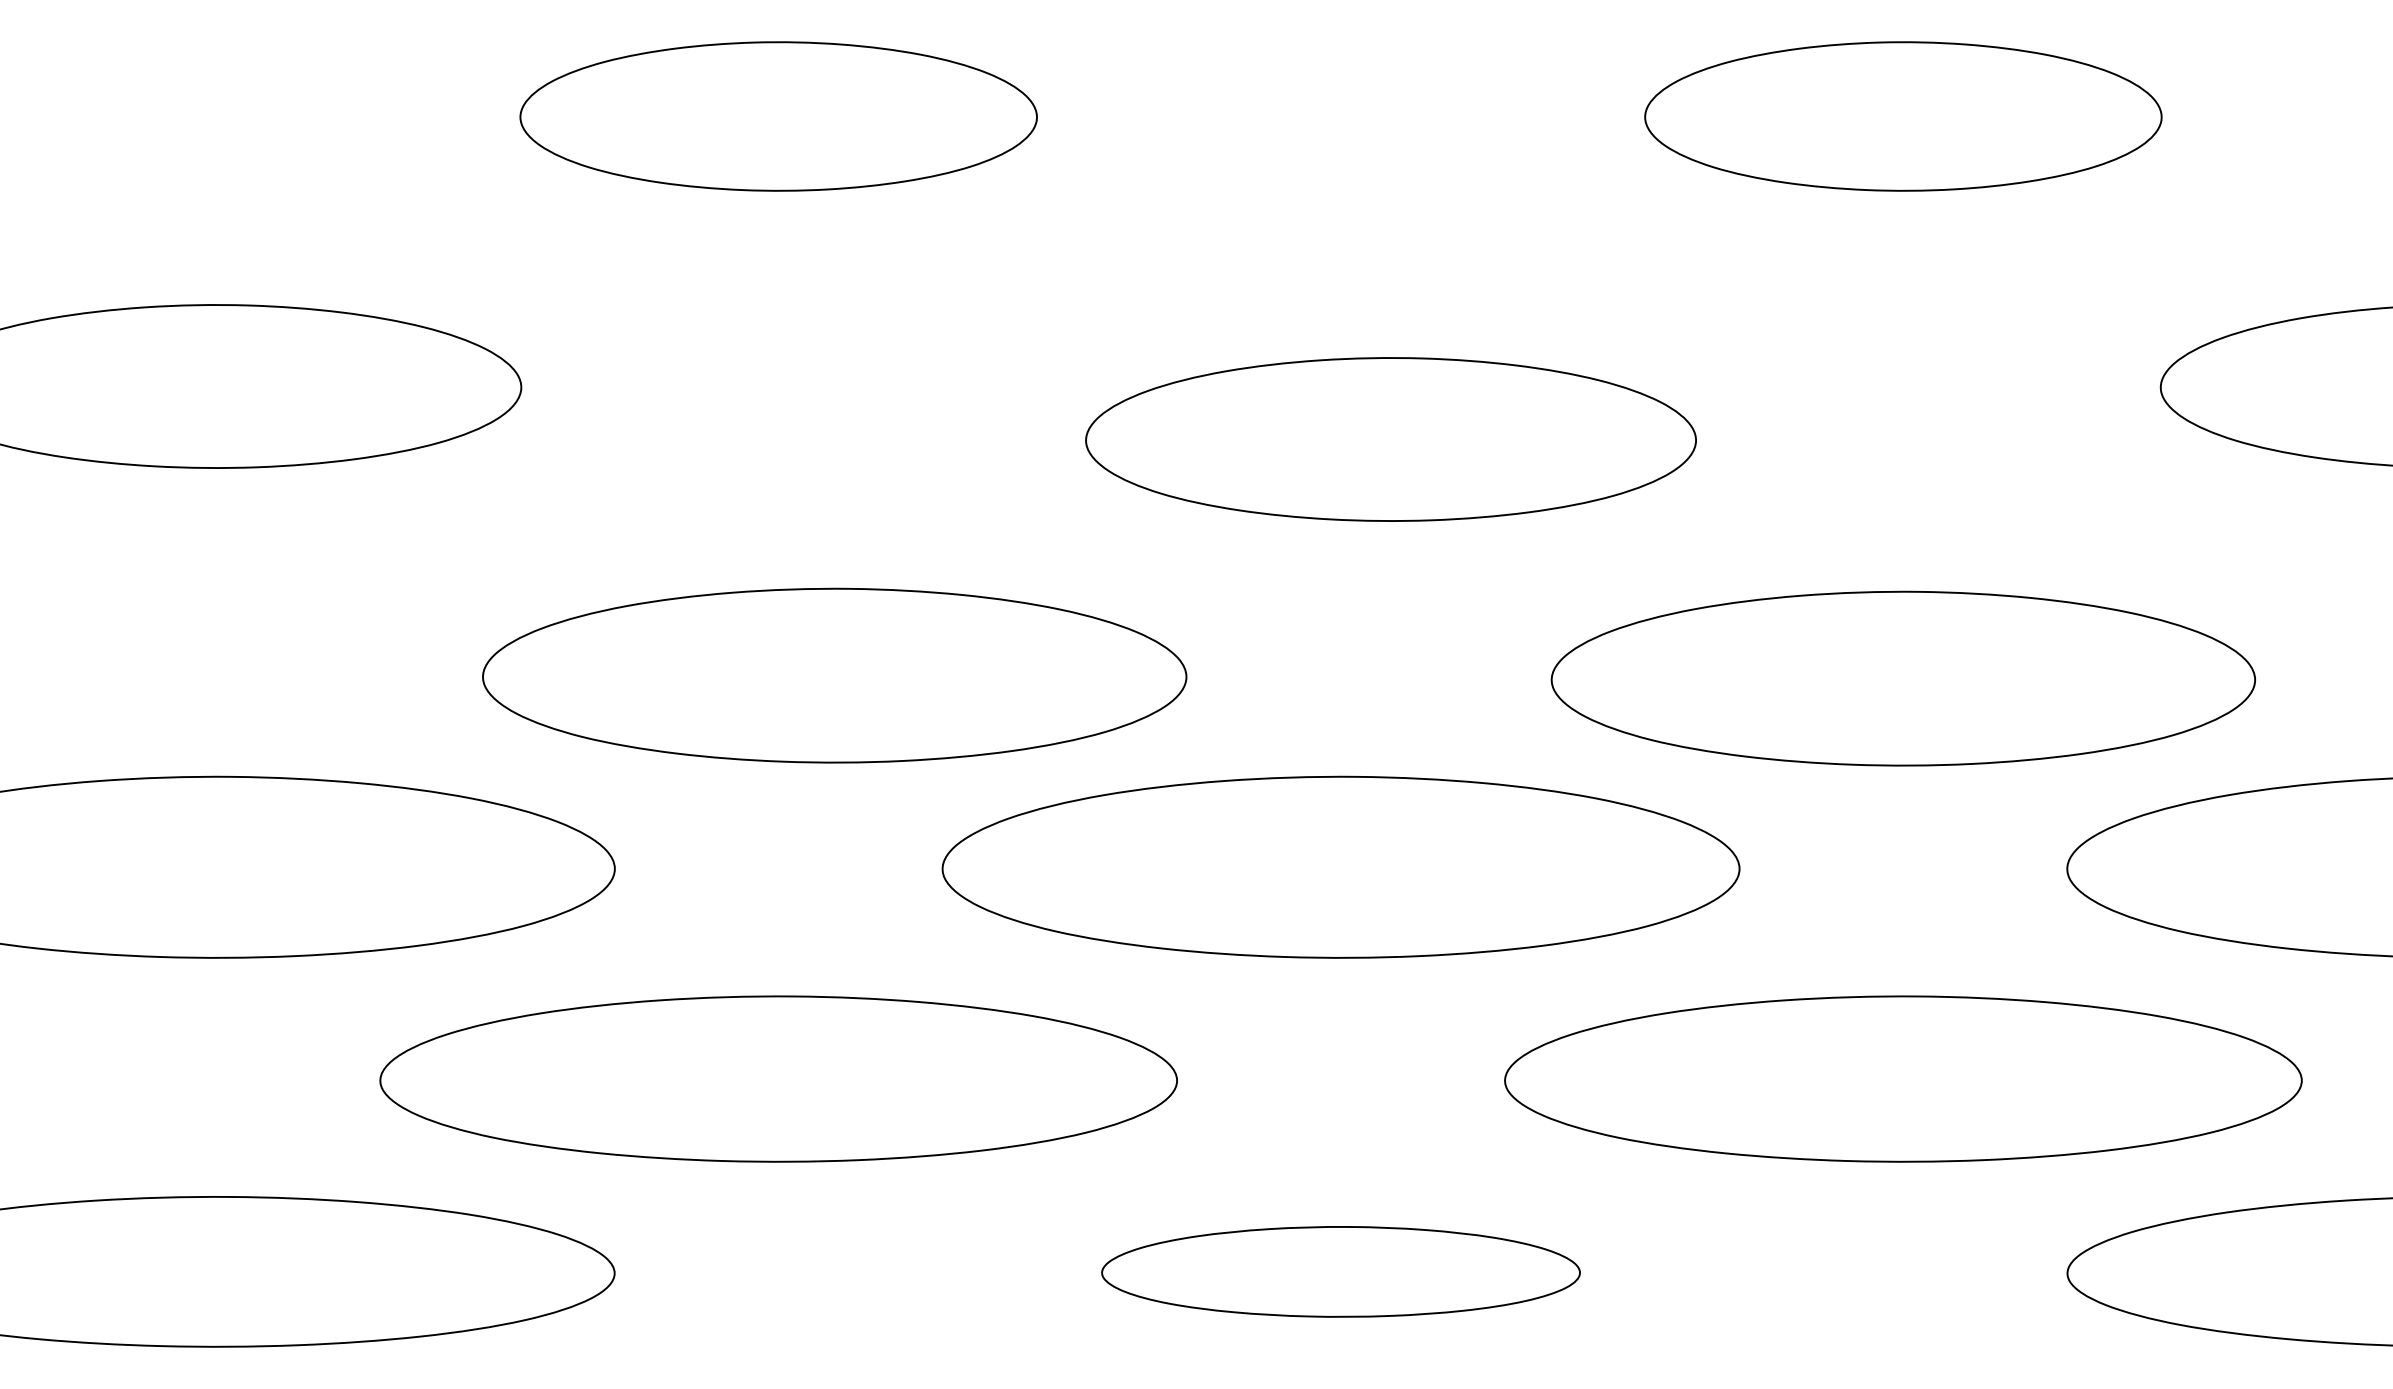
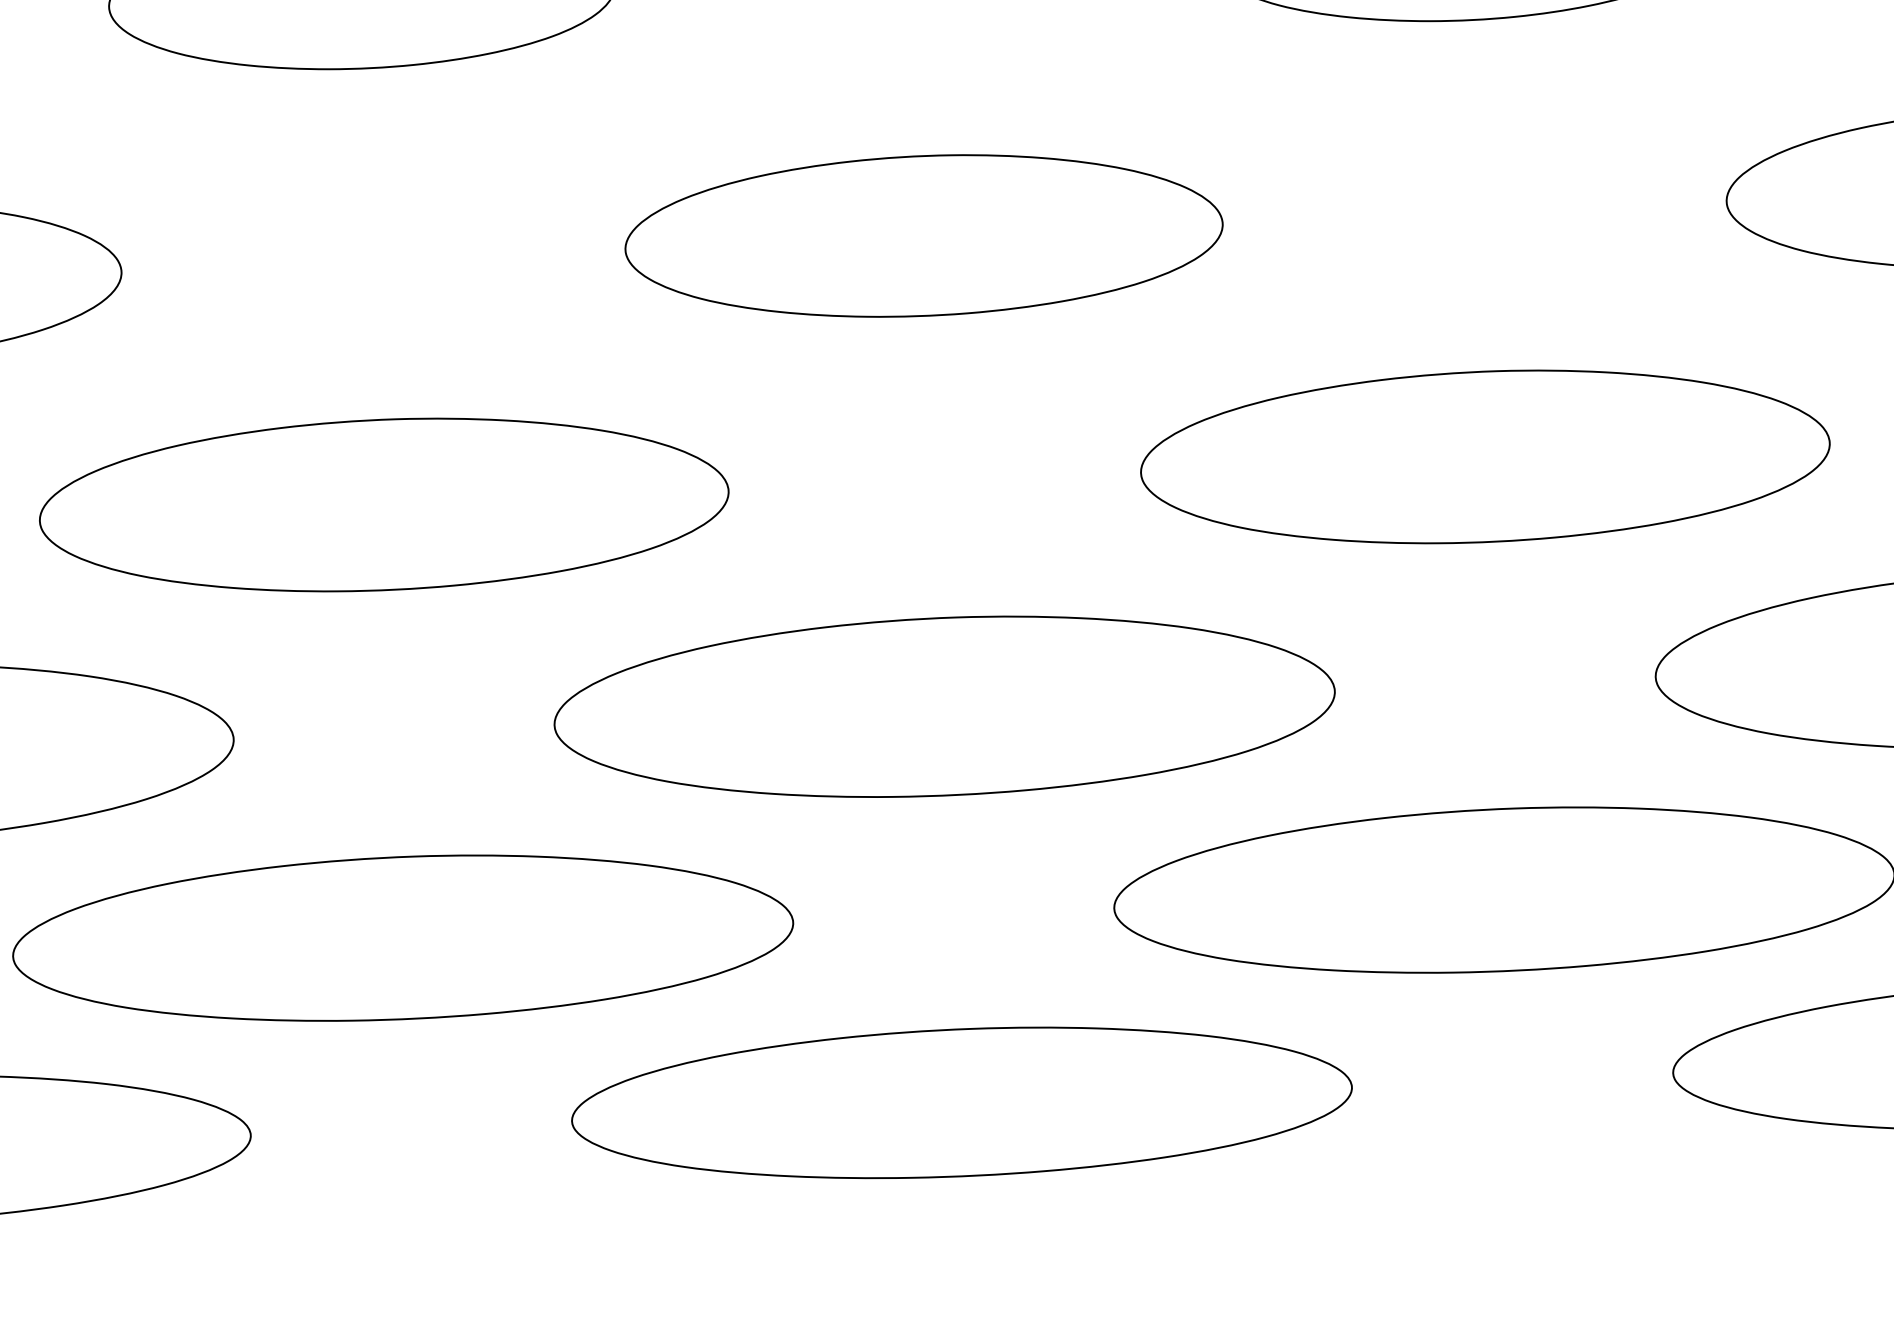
part: (1390, 439) -> (923, 235), moved
part: (834, 675) -> (383, 504), moved
part: (1902, 678) -> (1484, 456), moved
part: (1340, 1271) -> (961, 1102), size x1.67

